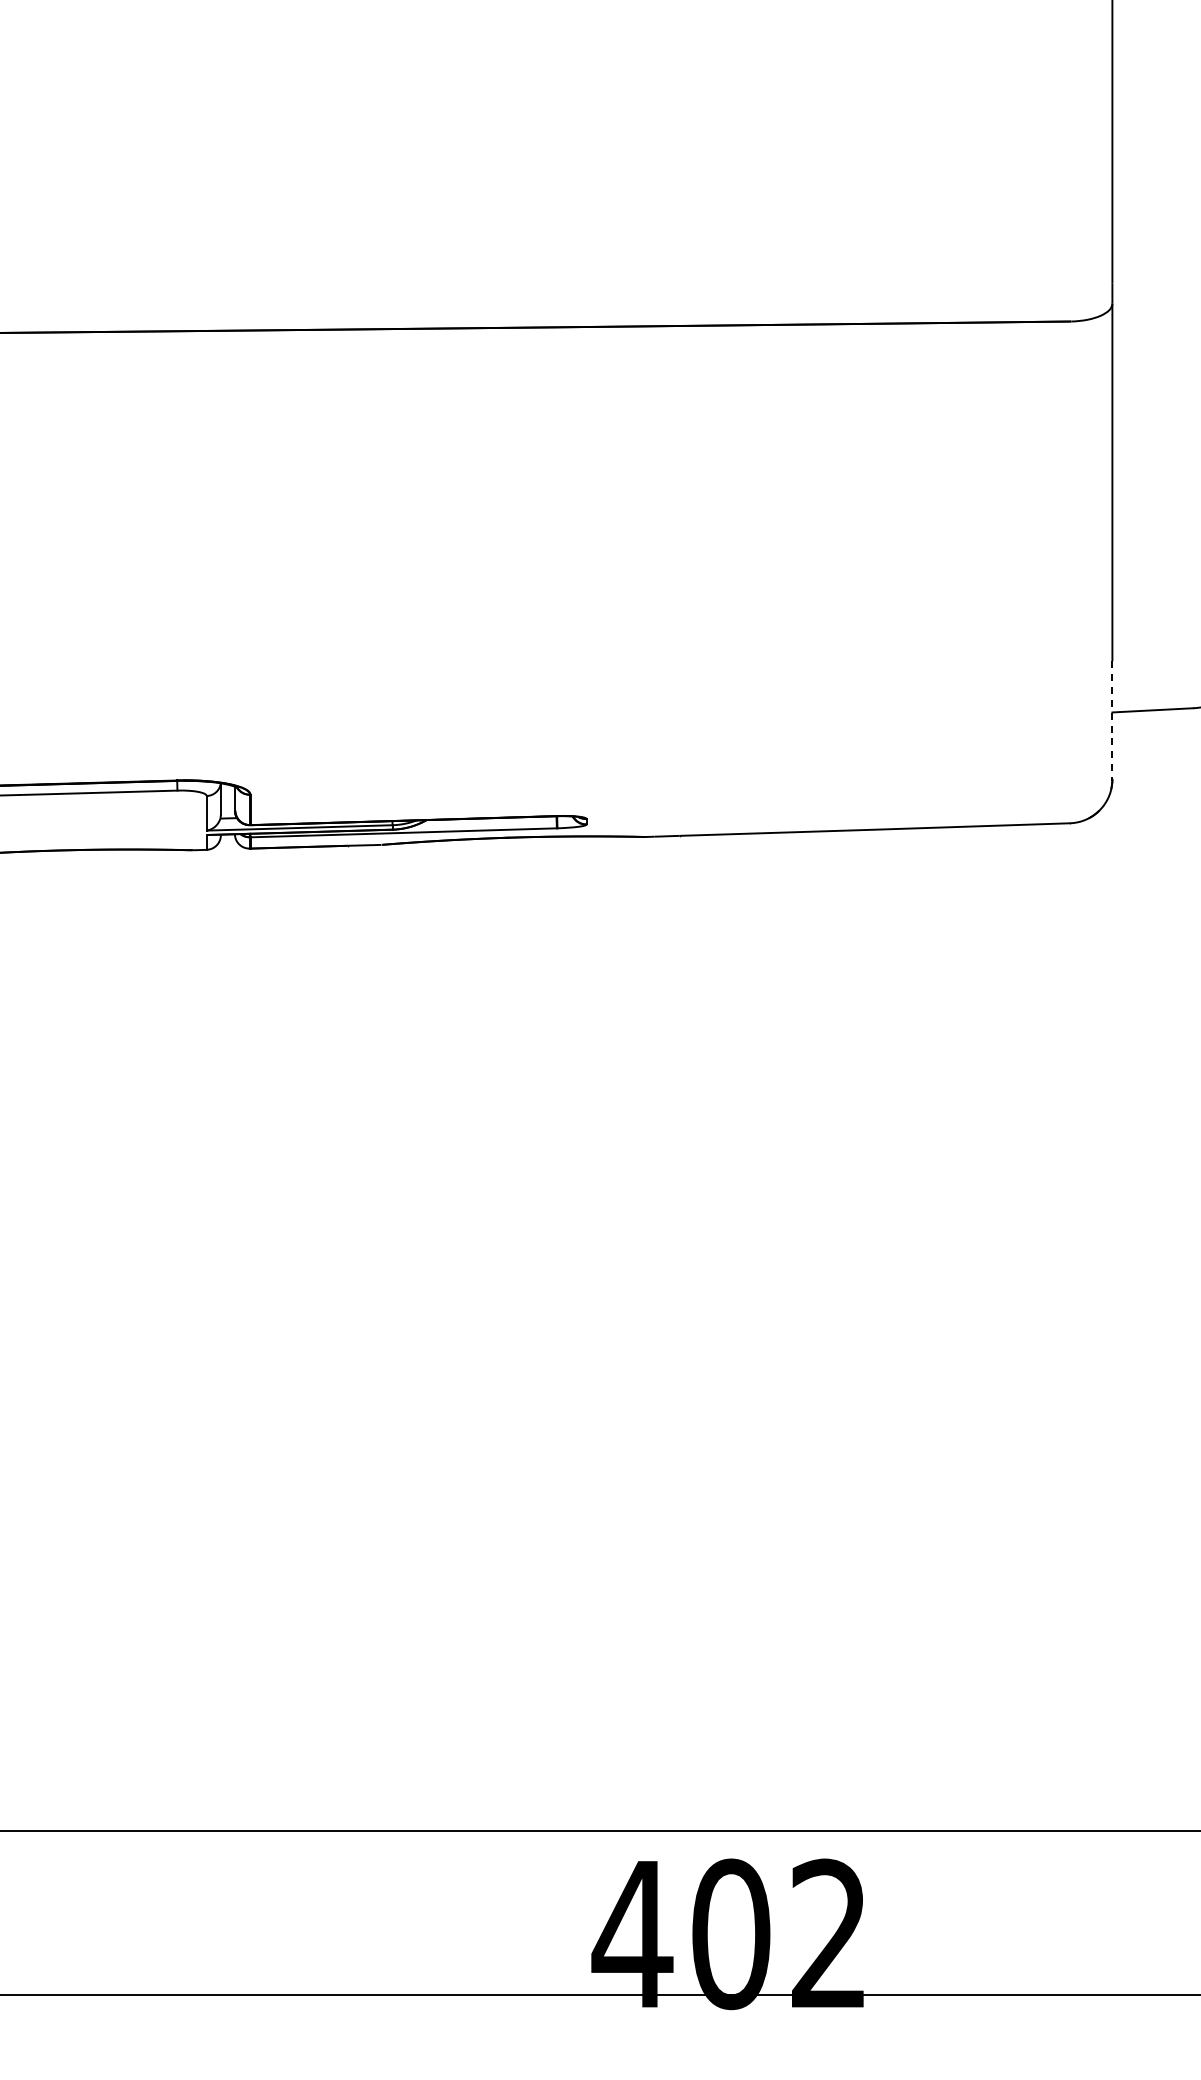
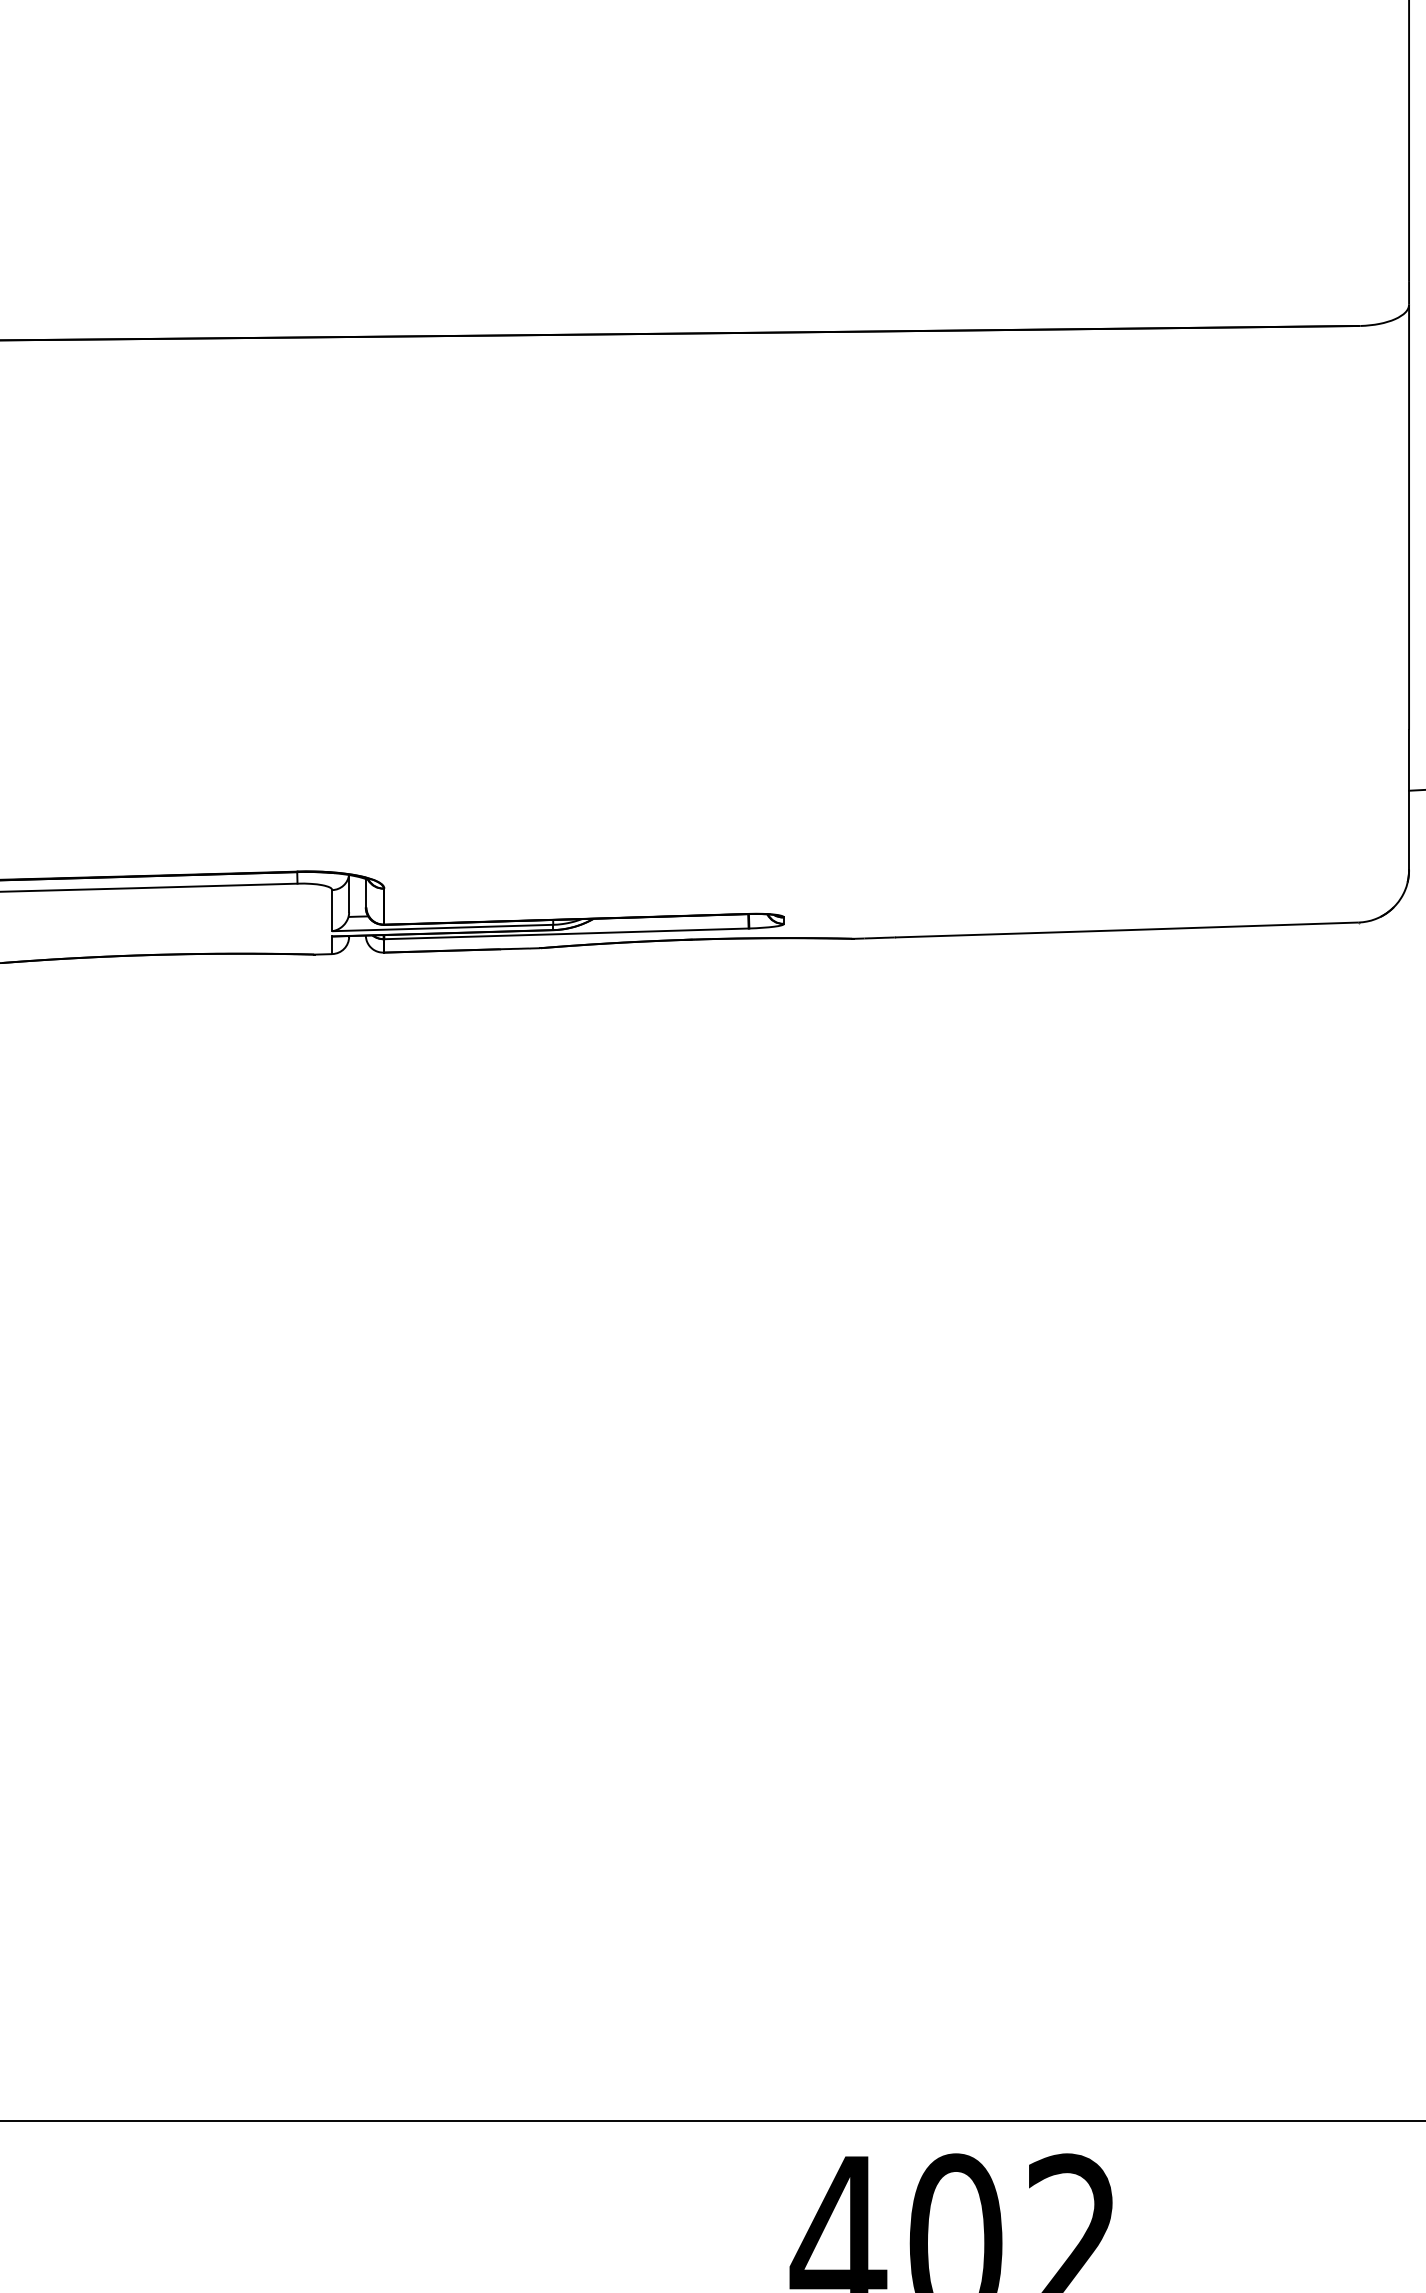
line: (1112, 720) -> (1409, 800), dashed -> solid

